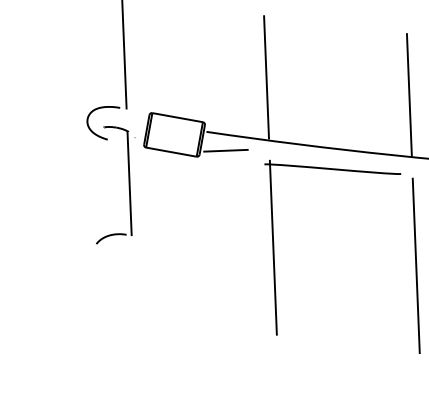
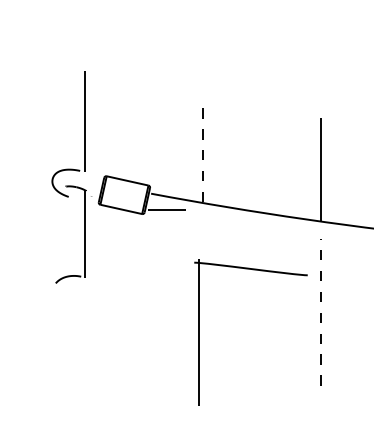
line: (266, 77) -> (202, 150), solid -> dashed
part: (274, 247) -> (199, 332), moved
line: (416, 264) -> (321, 311), solid -> dashed

